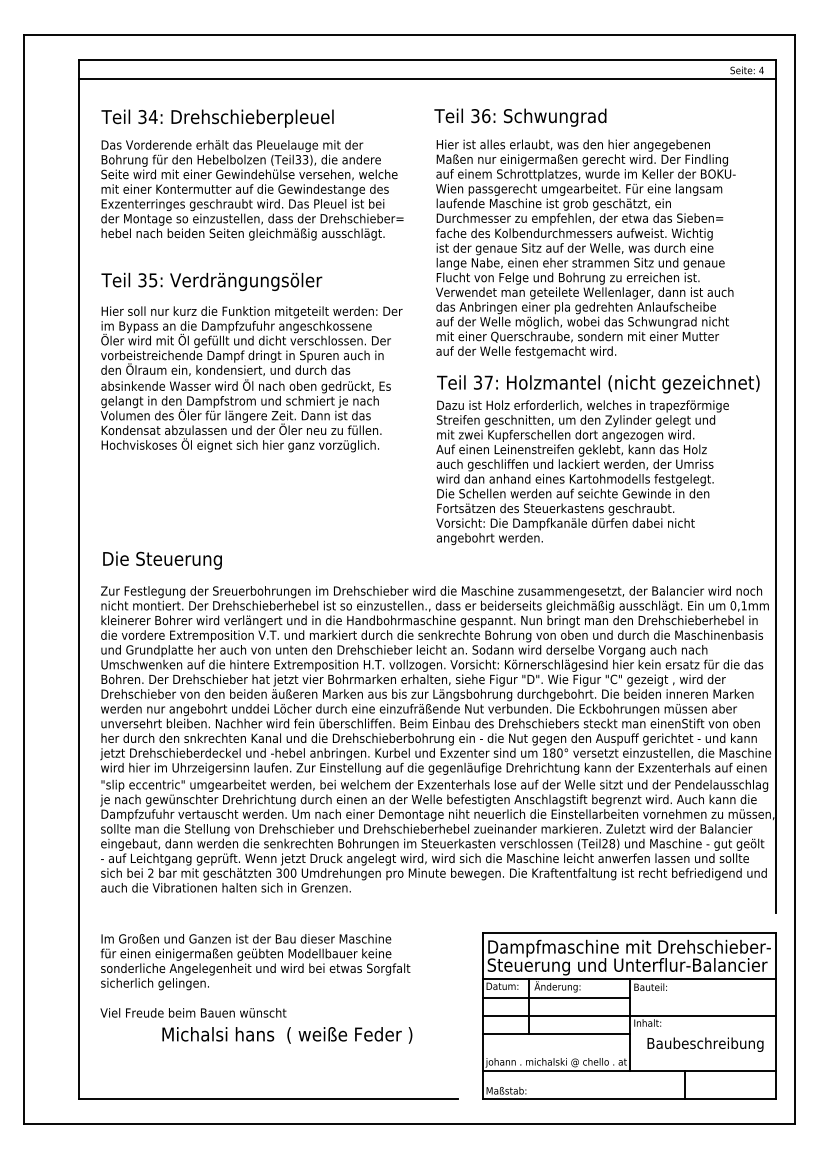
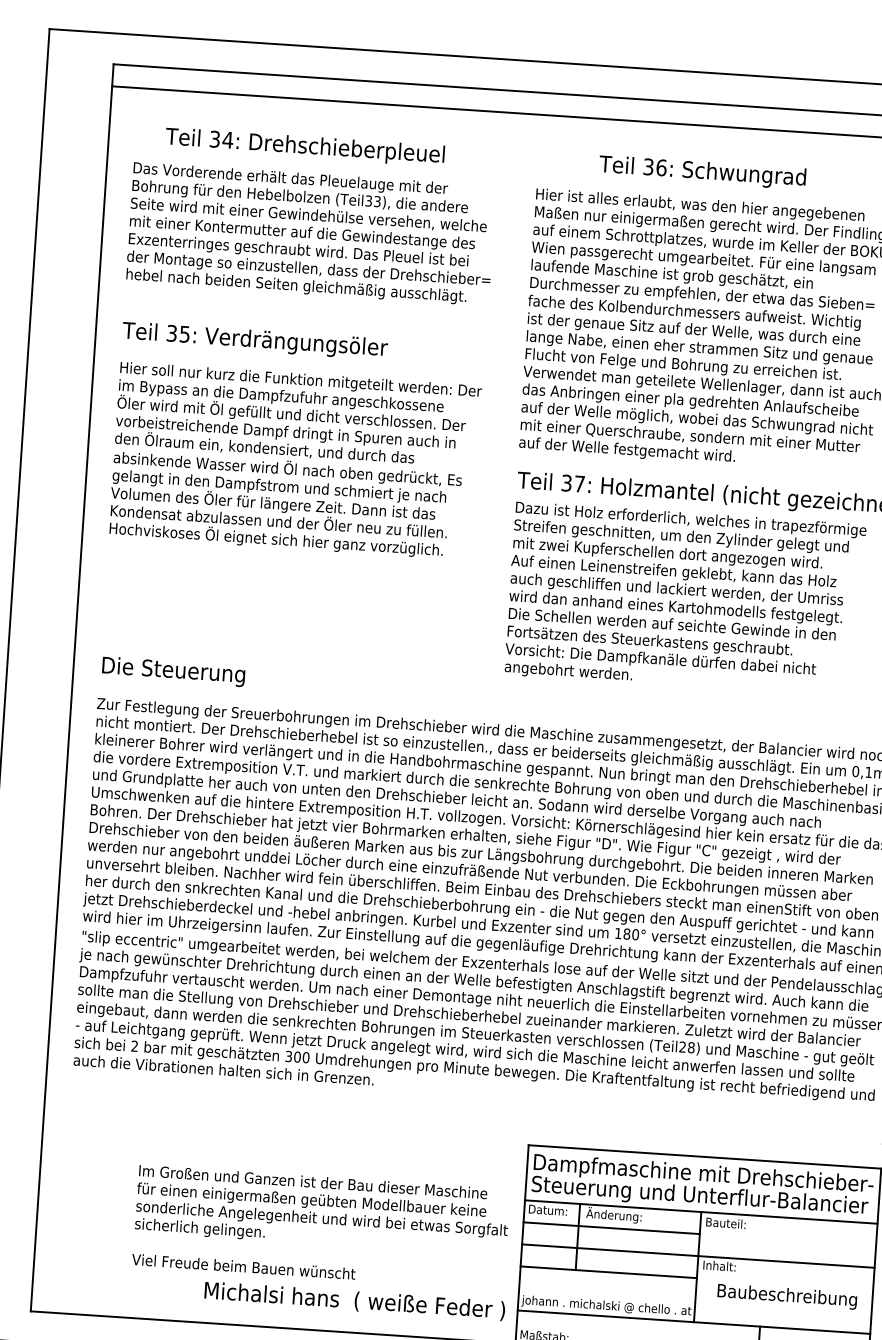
text: (520, 117) -> (702, 172), moved
text: (217, 118) -> (304, 147), moved
text: (256, 988) -> (321, 1242), moved

